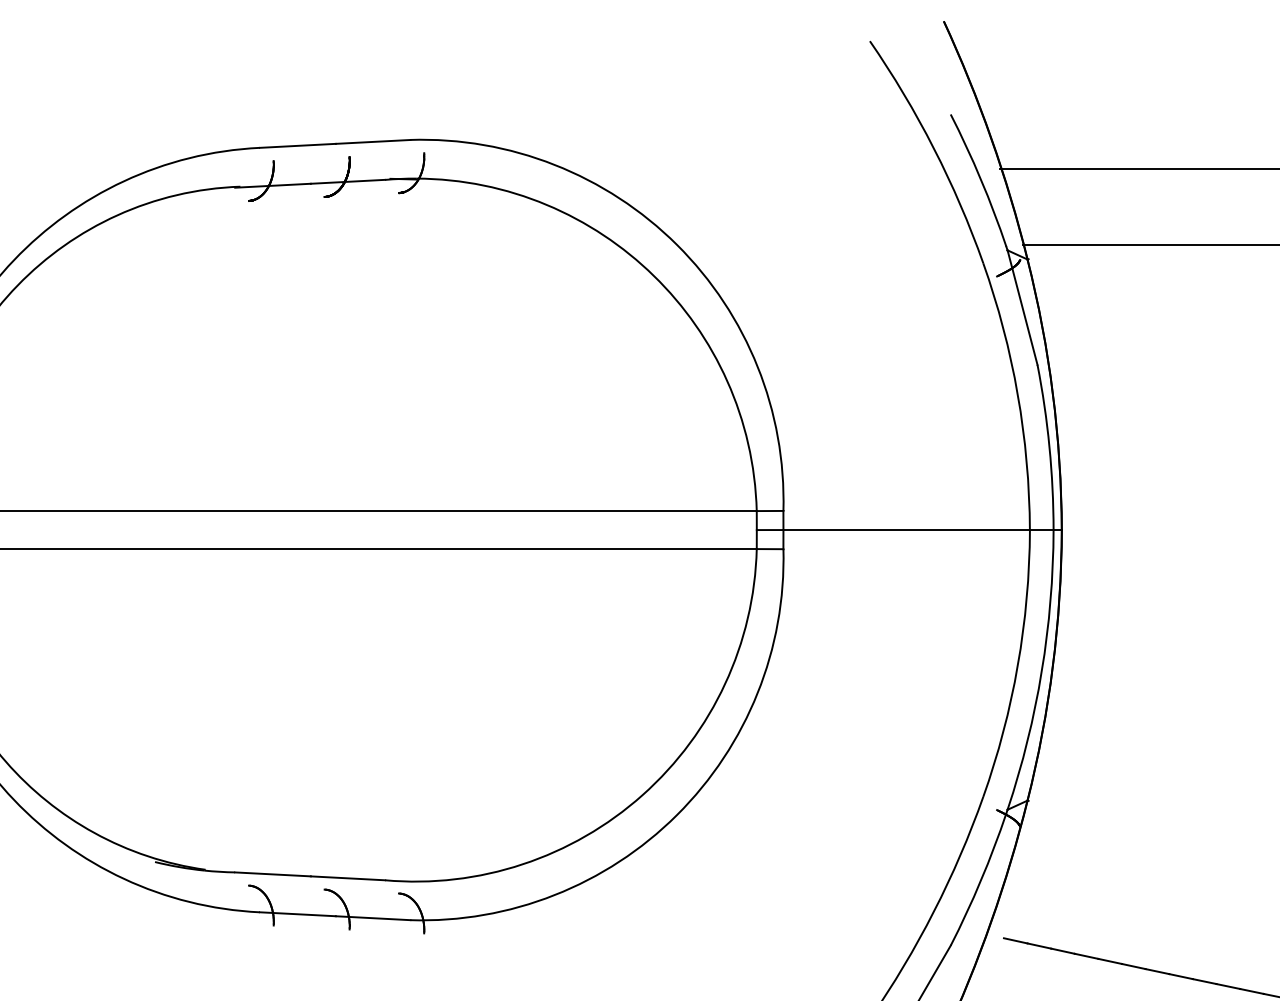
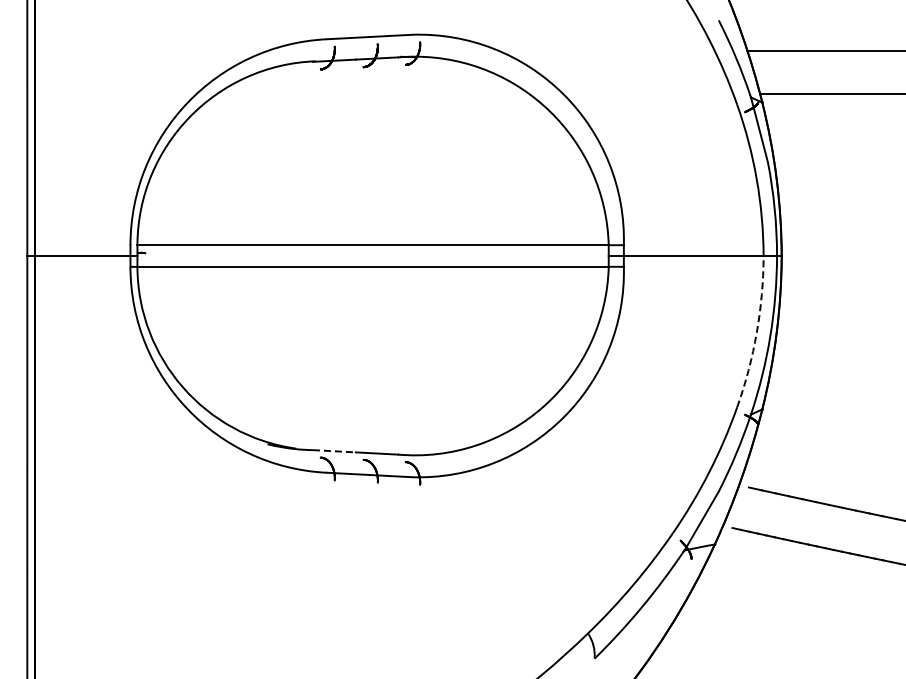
arc: (1017, 664) -> (756, 332), solid -> dashed
line: (273, 874) -> (334, 451), solid -> dashed

